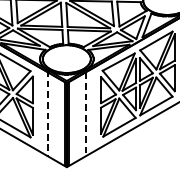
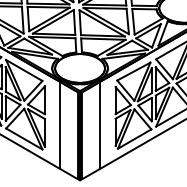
line: (47, 113) -> (60, 124), dashed -> solid
line: (85, 114) -> (99, 125), dashed -> solid

